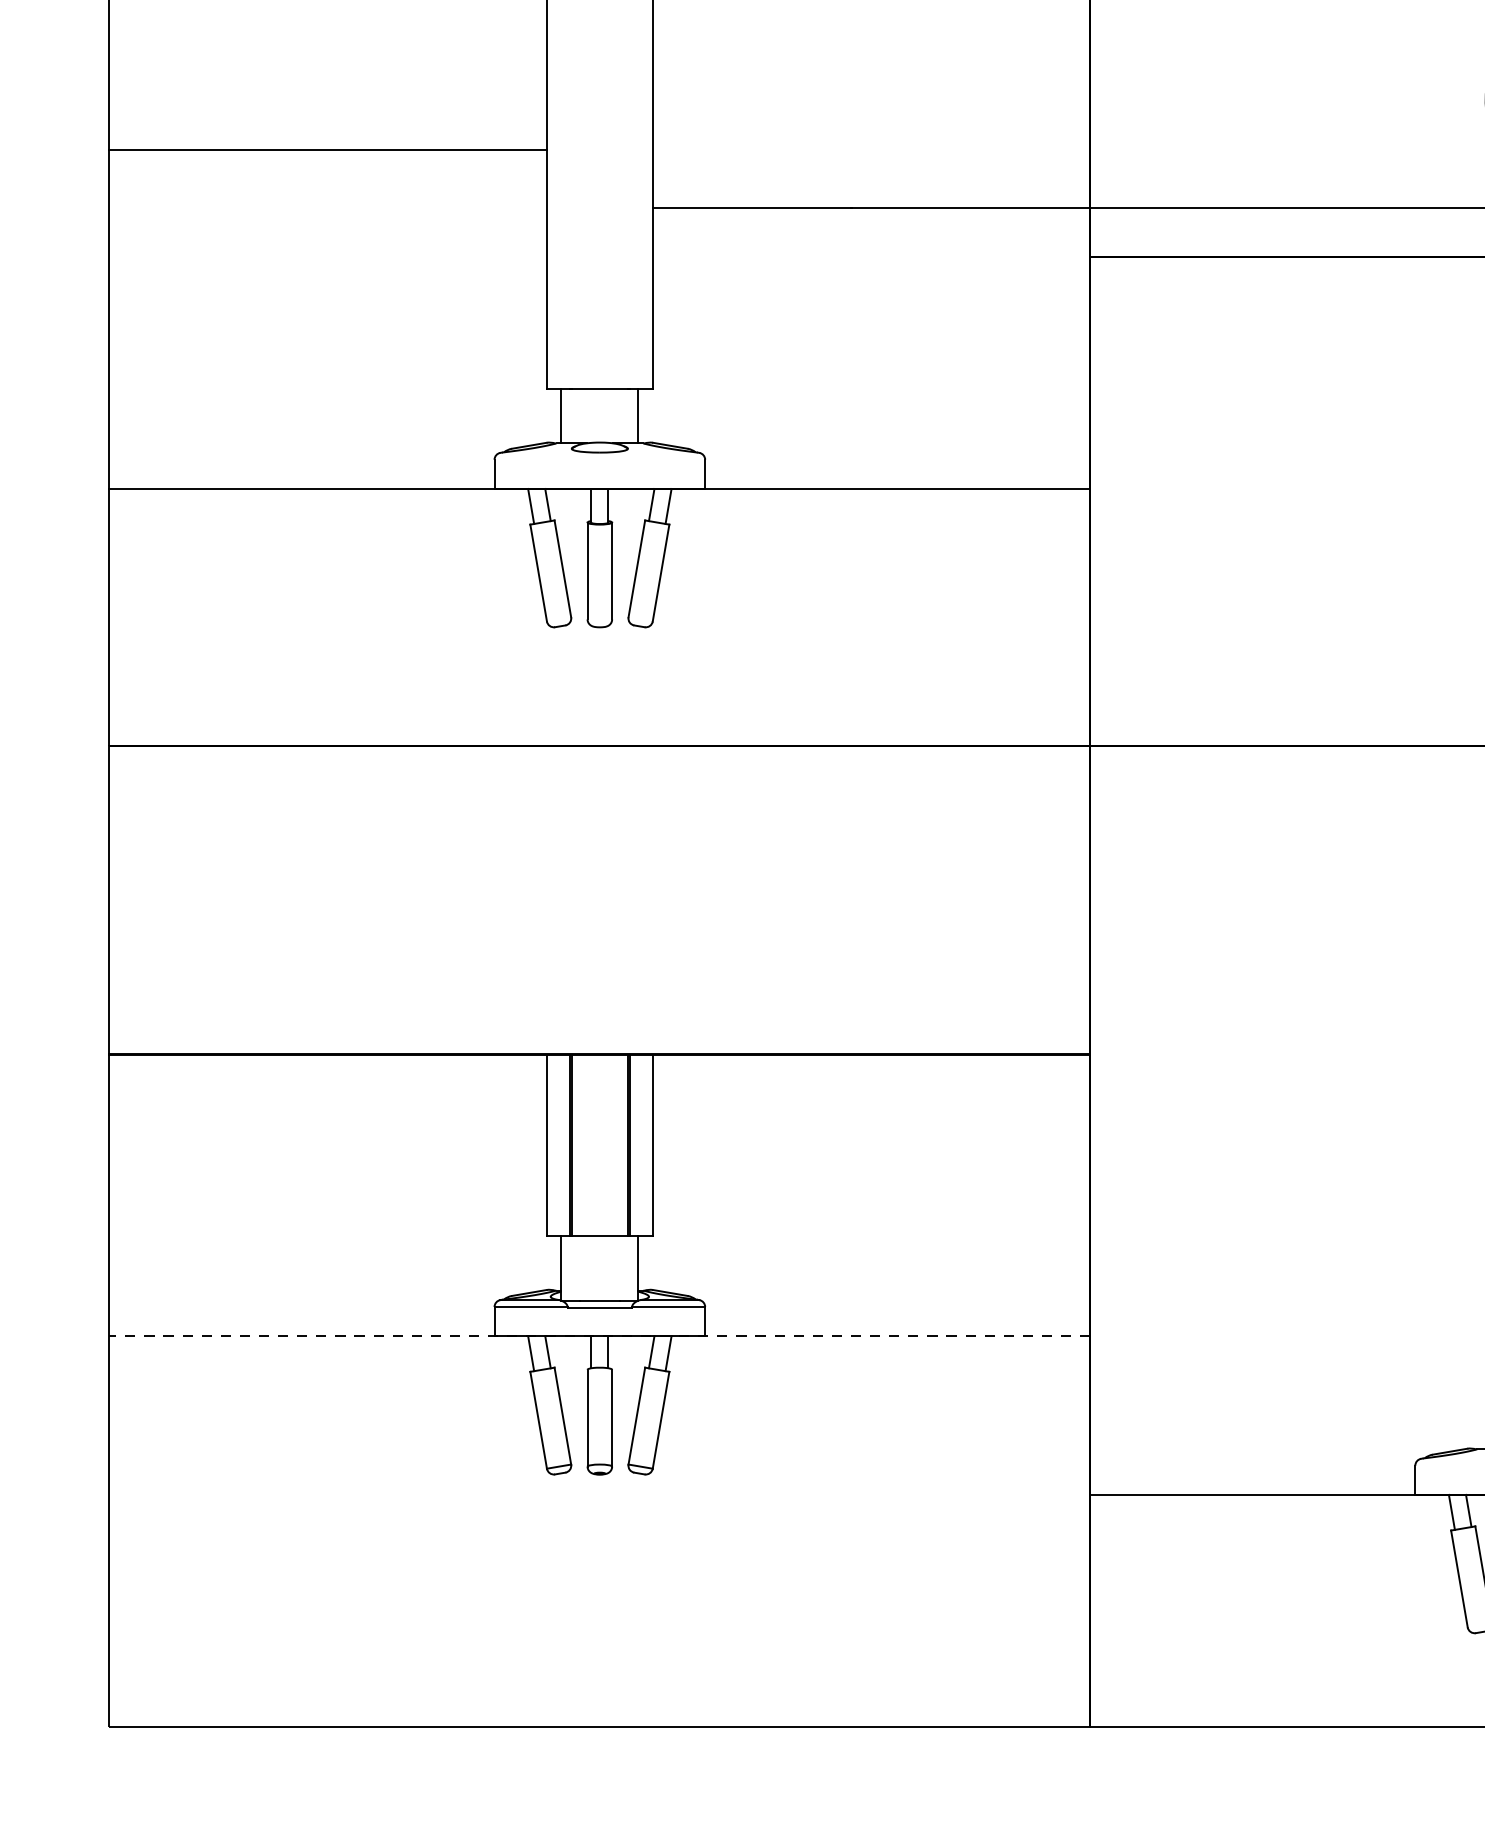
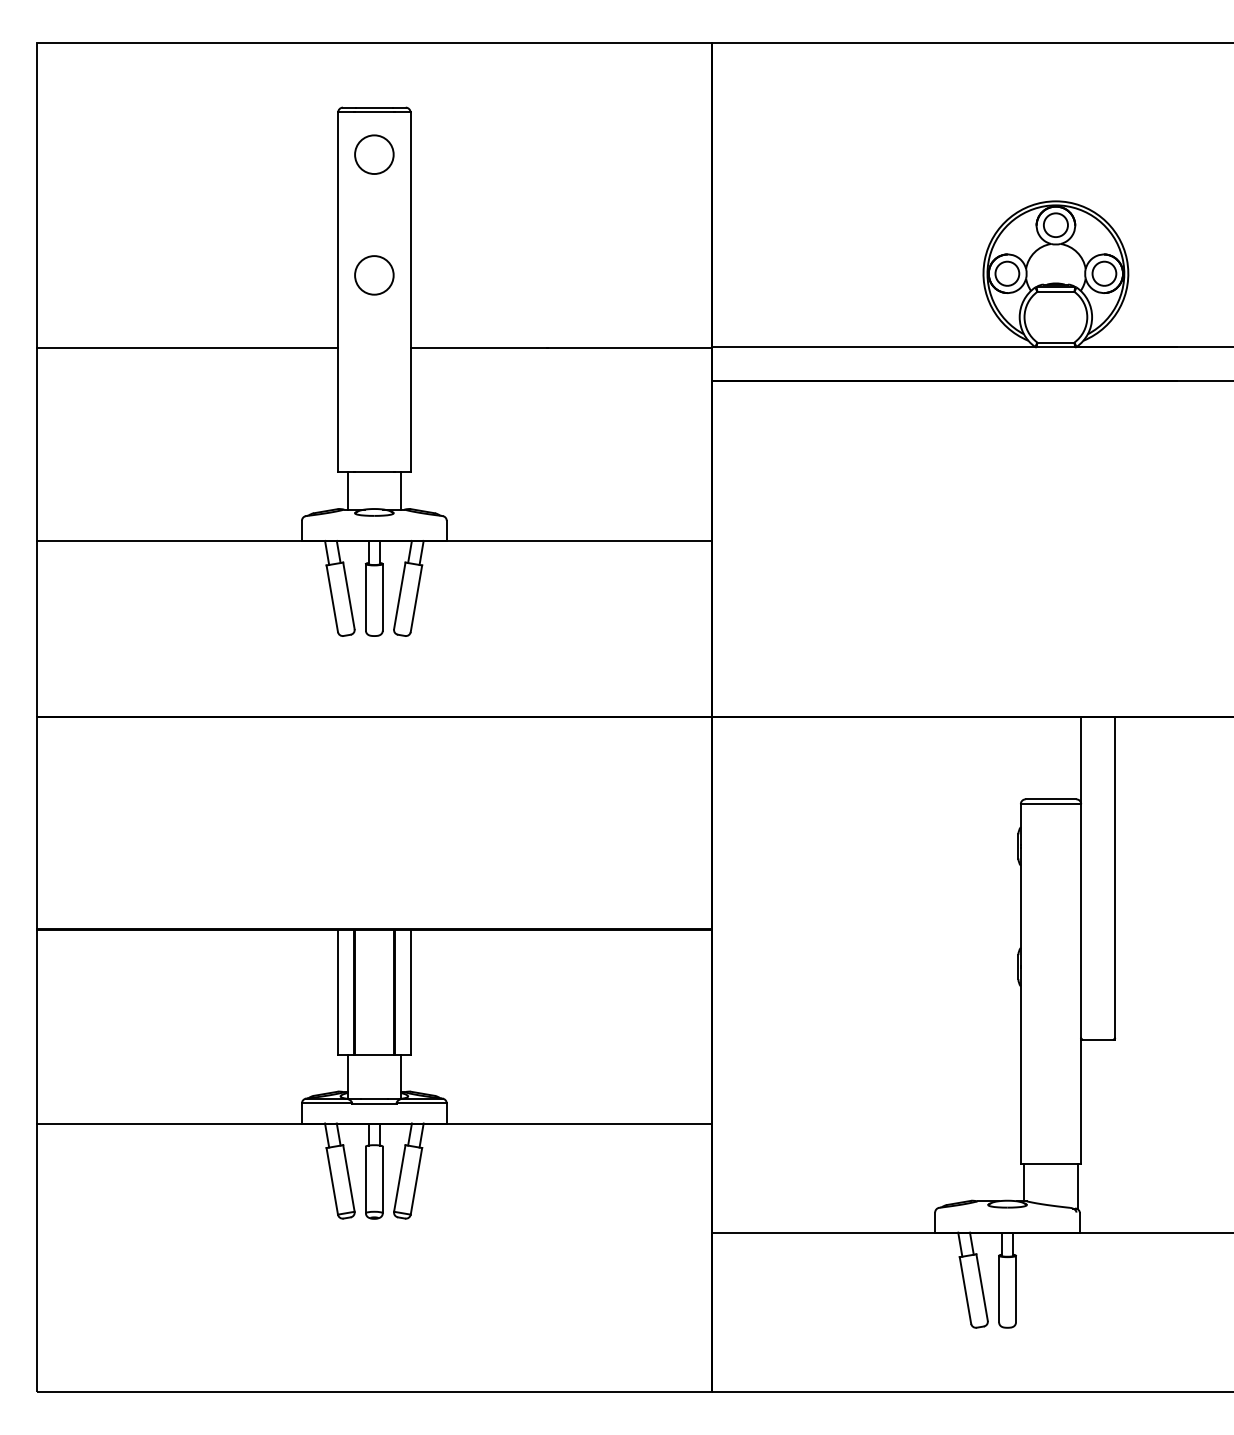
circle: (600, 103) -> (374, 275), added
line: (328, 149) -> (187, 347), moved
line: (598, 1336) -> (373, 1123), dashed -> solid

